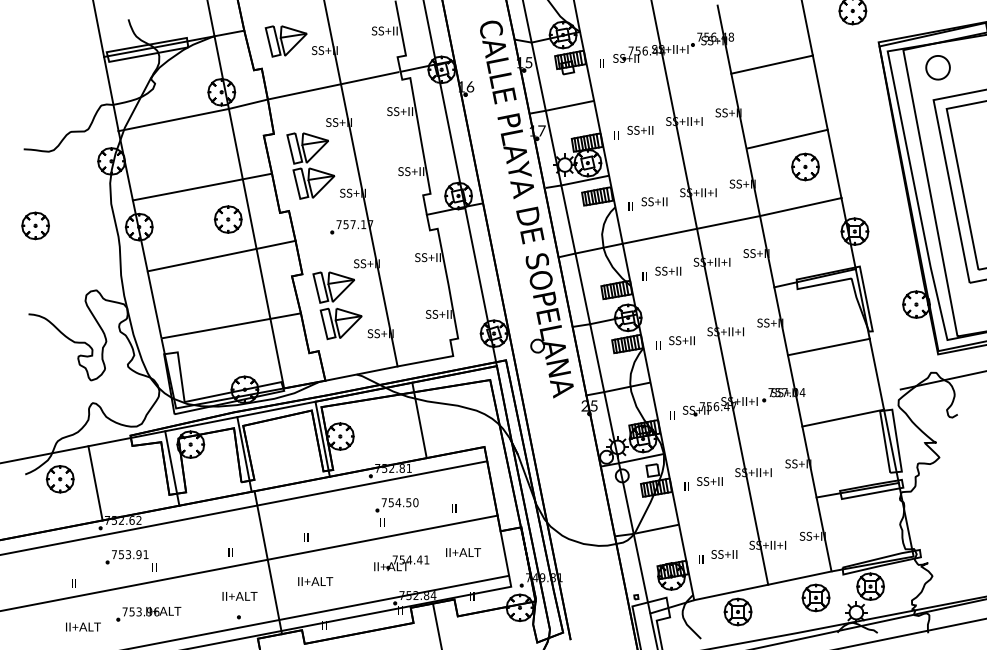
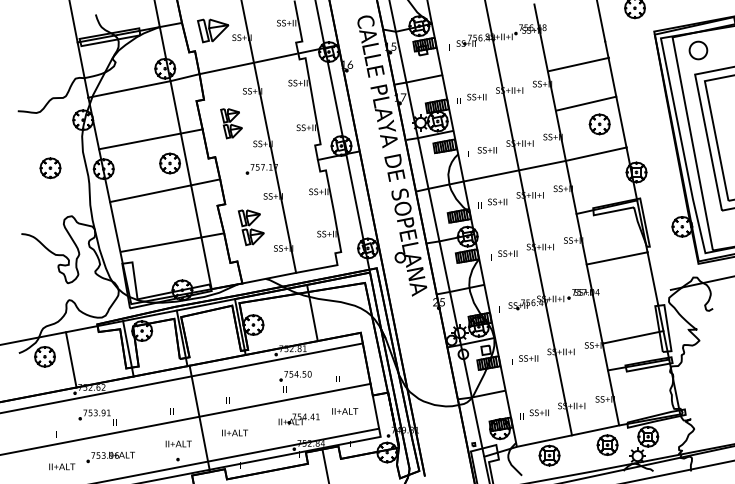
line: (771, 64) -> (578, 64), moved
part: (310, 165) -> (231, 123), size x0.6
part: (35, 225) -> (50, 167), moved
part: (337, 305) -> (251, 227), size x0.7
line: (843, 417) -> (633, 336), moved

